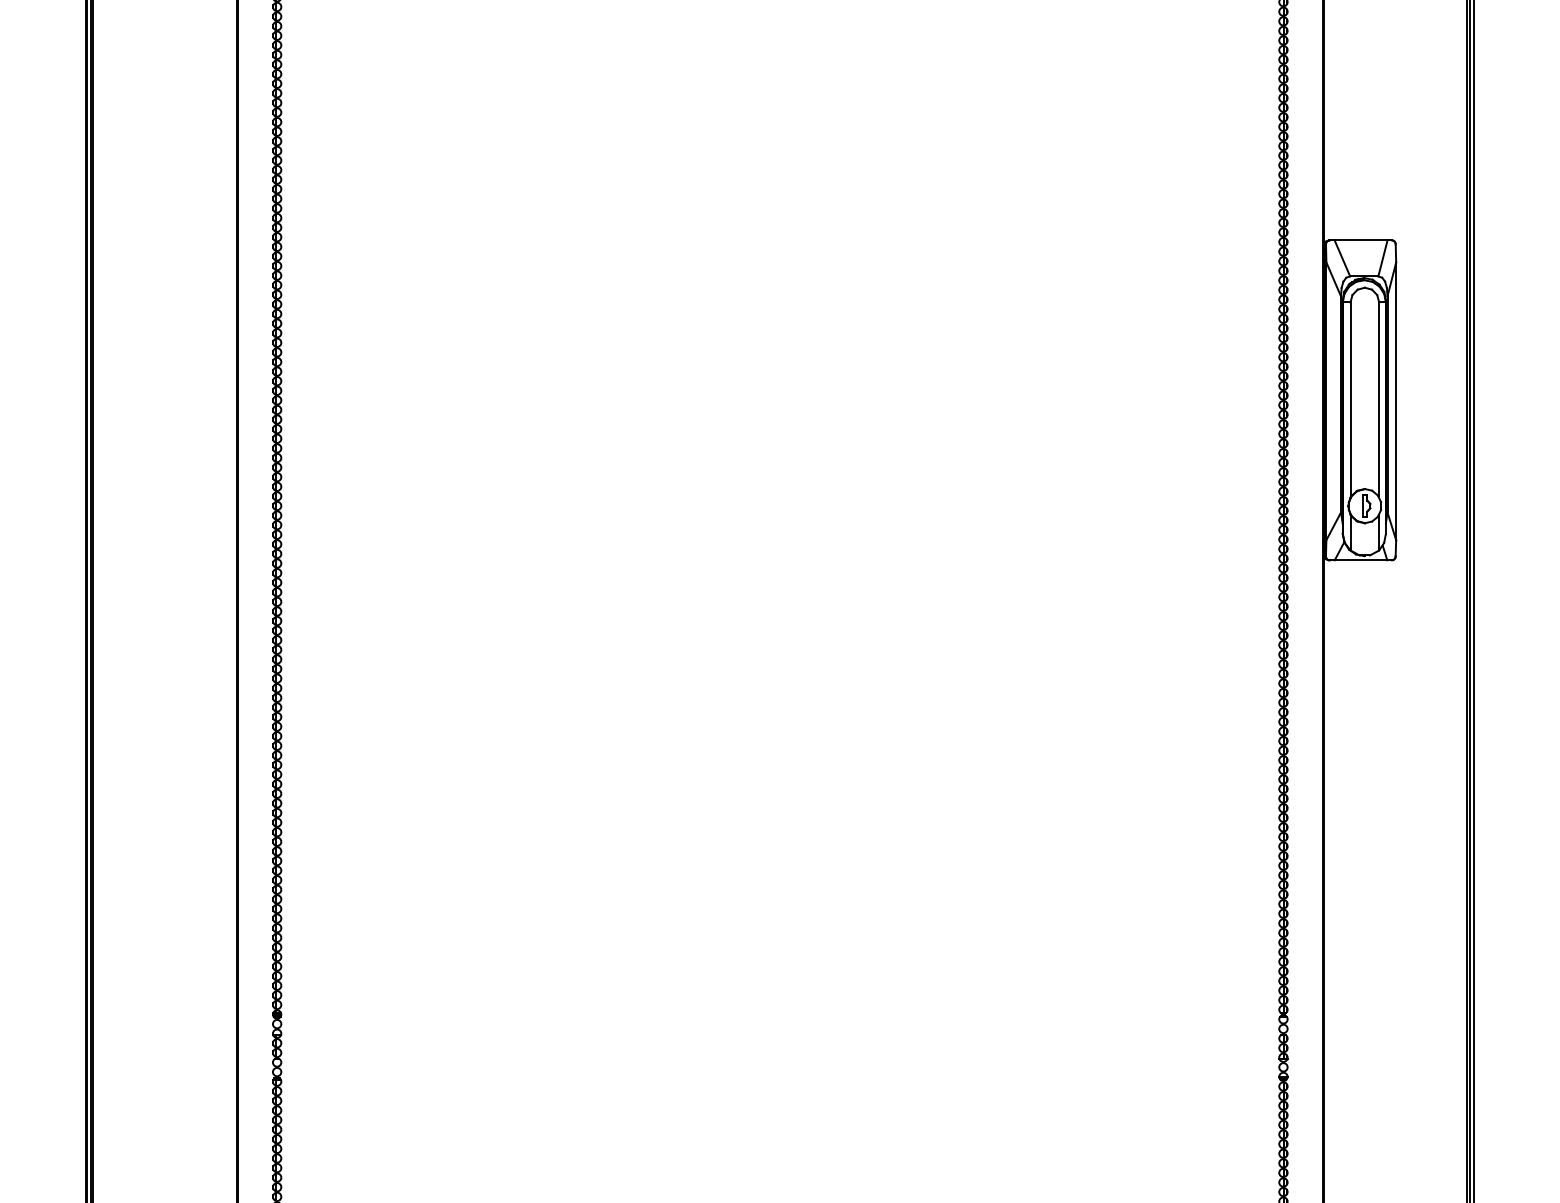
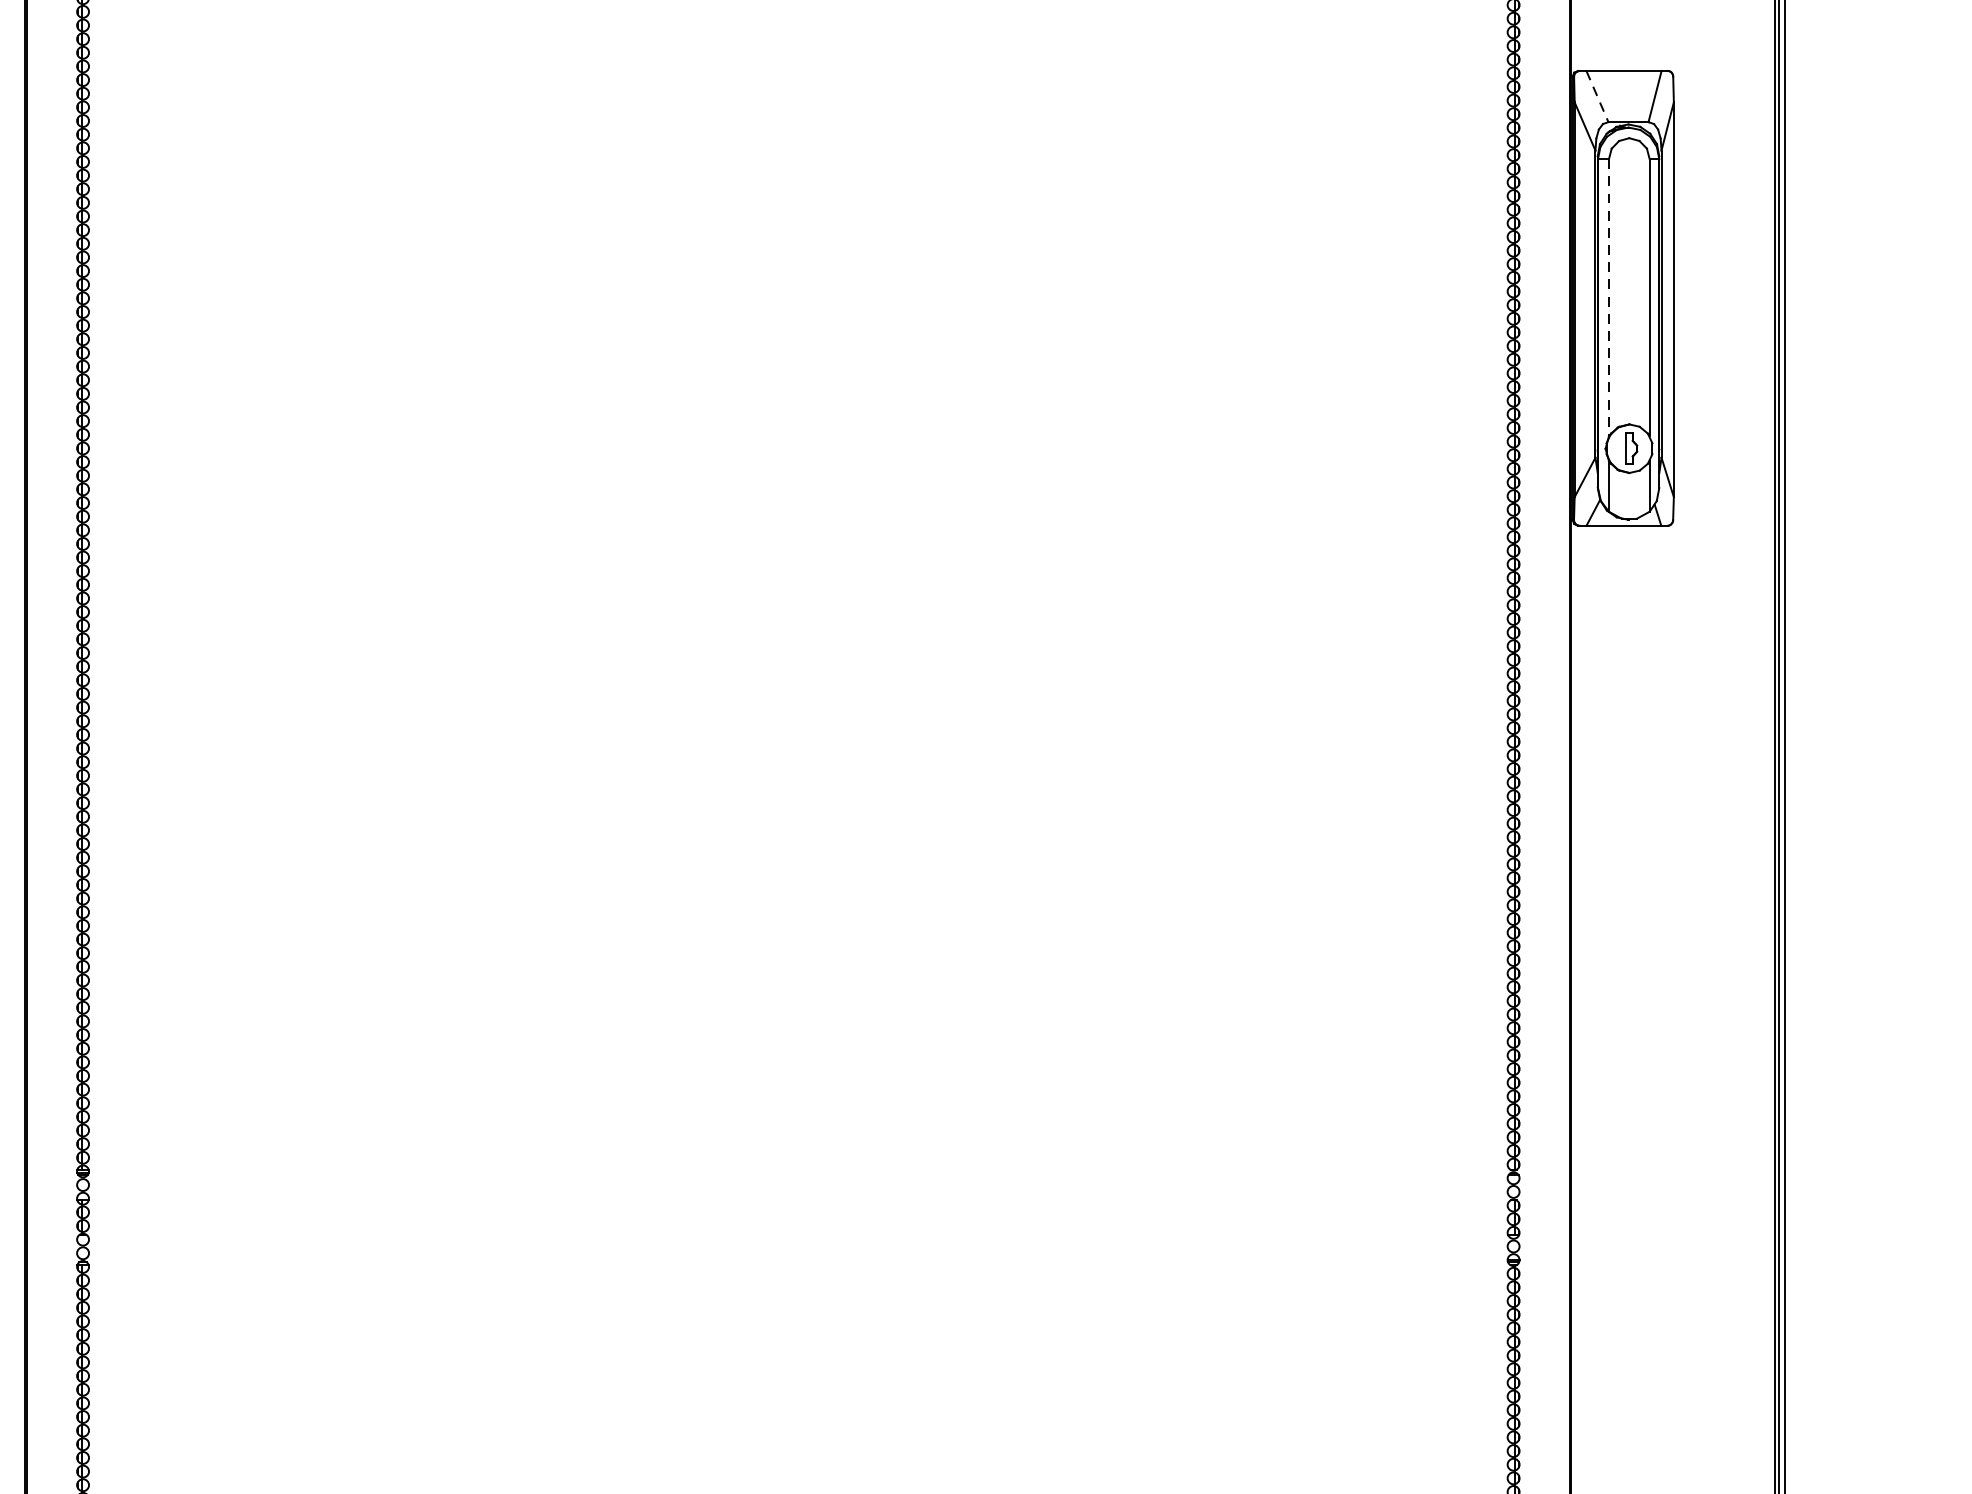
line: (1342, 258) -> (1597, 96), solid -> dashed
line: (1350, 400) -> (1608, 298), solid -> dashed

